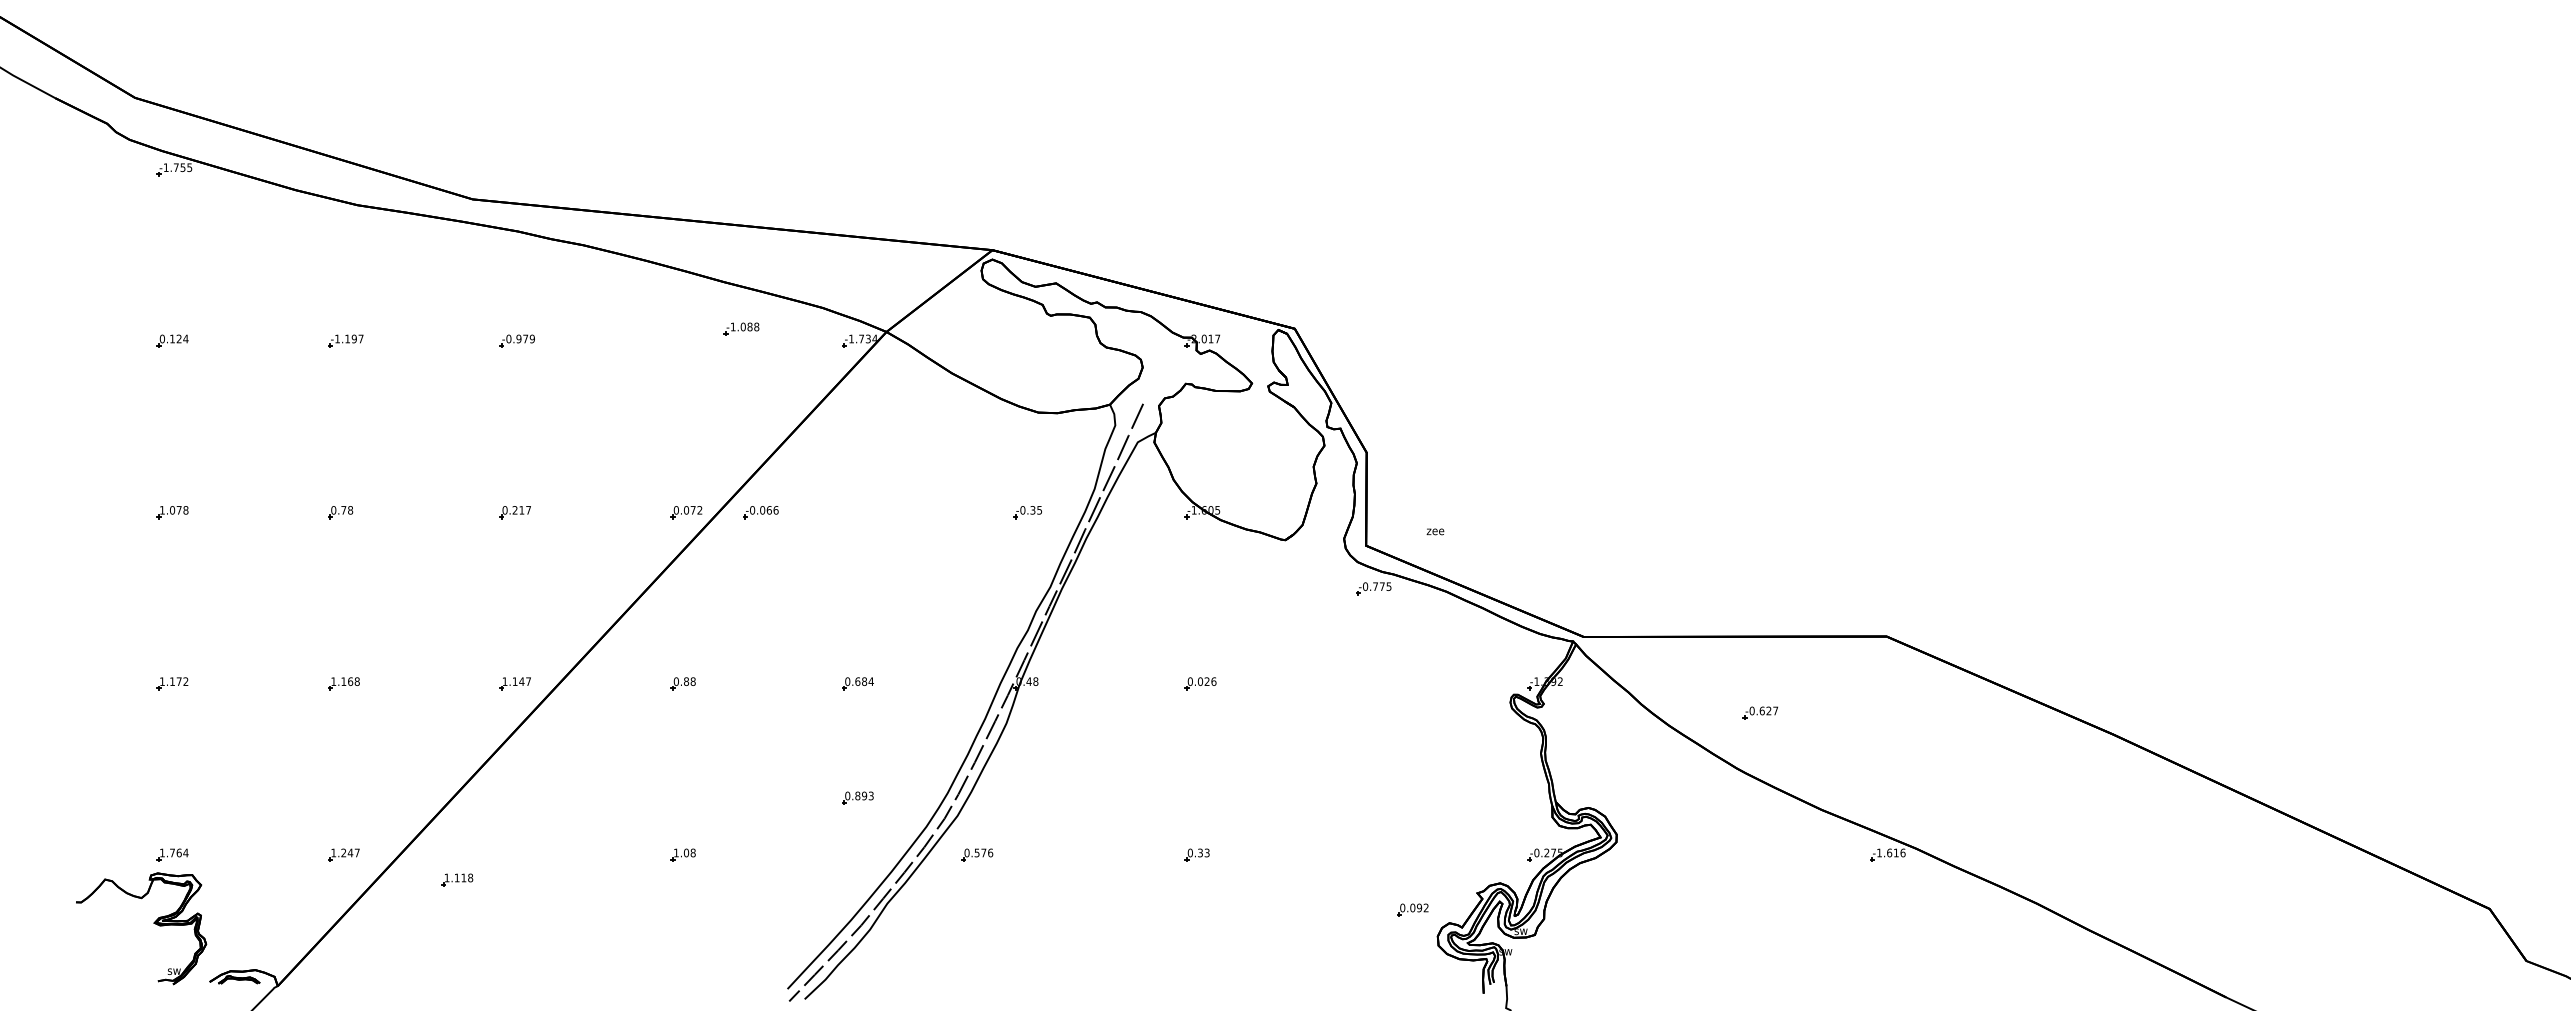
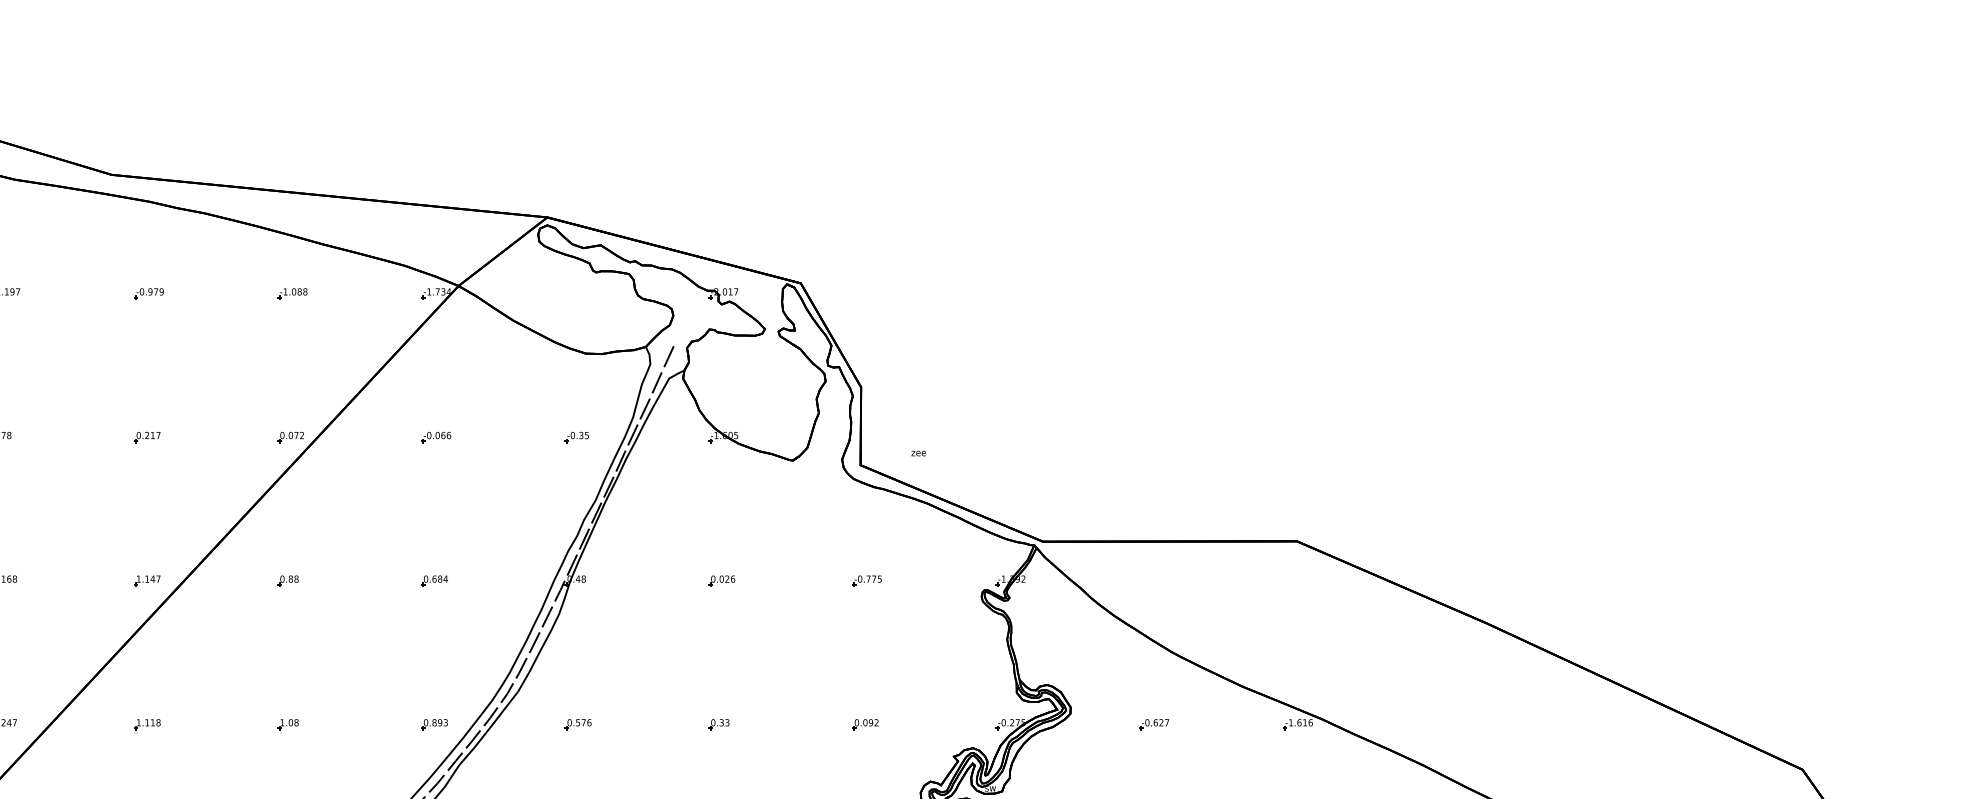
part: (741, 328) -> (292, 293), moved
part: (760, 512) -> (435, 437), moved
part: (1373, 588) -> (866, 580), moved
part: (1759, 712) -> (1153, 724), moved
part: (857, 797) -> (434, 724), moved
part: (977, 854) -> (578, 724), moved
part: (457, 879) -> (147, 724), moved
part: (1412, 909) -> (865, 724), moved

